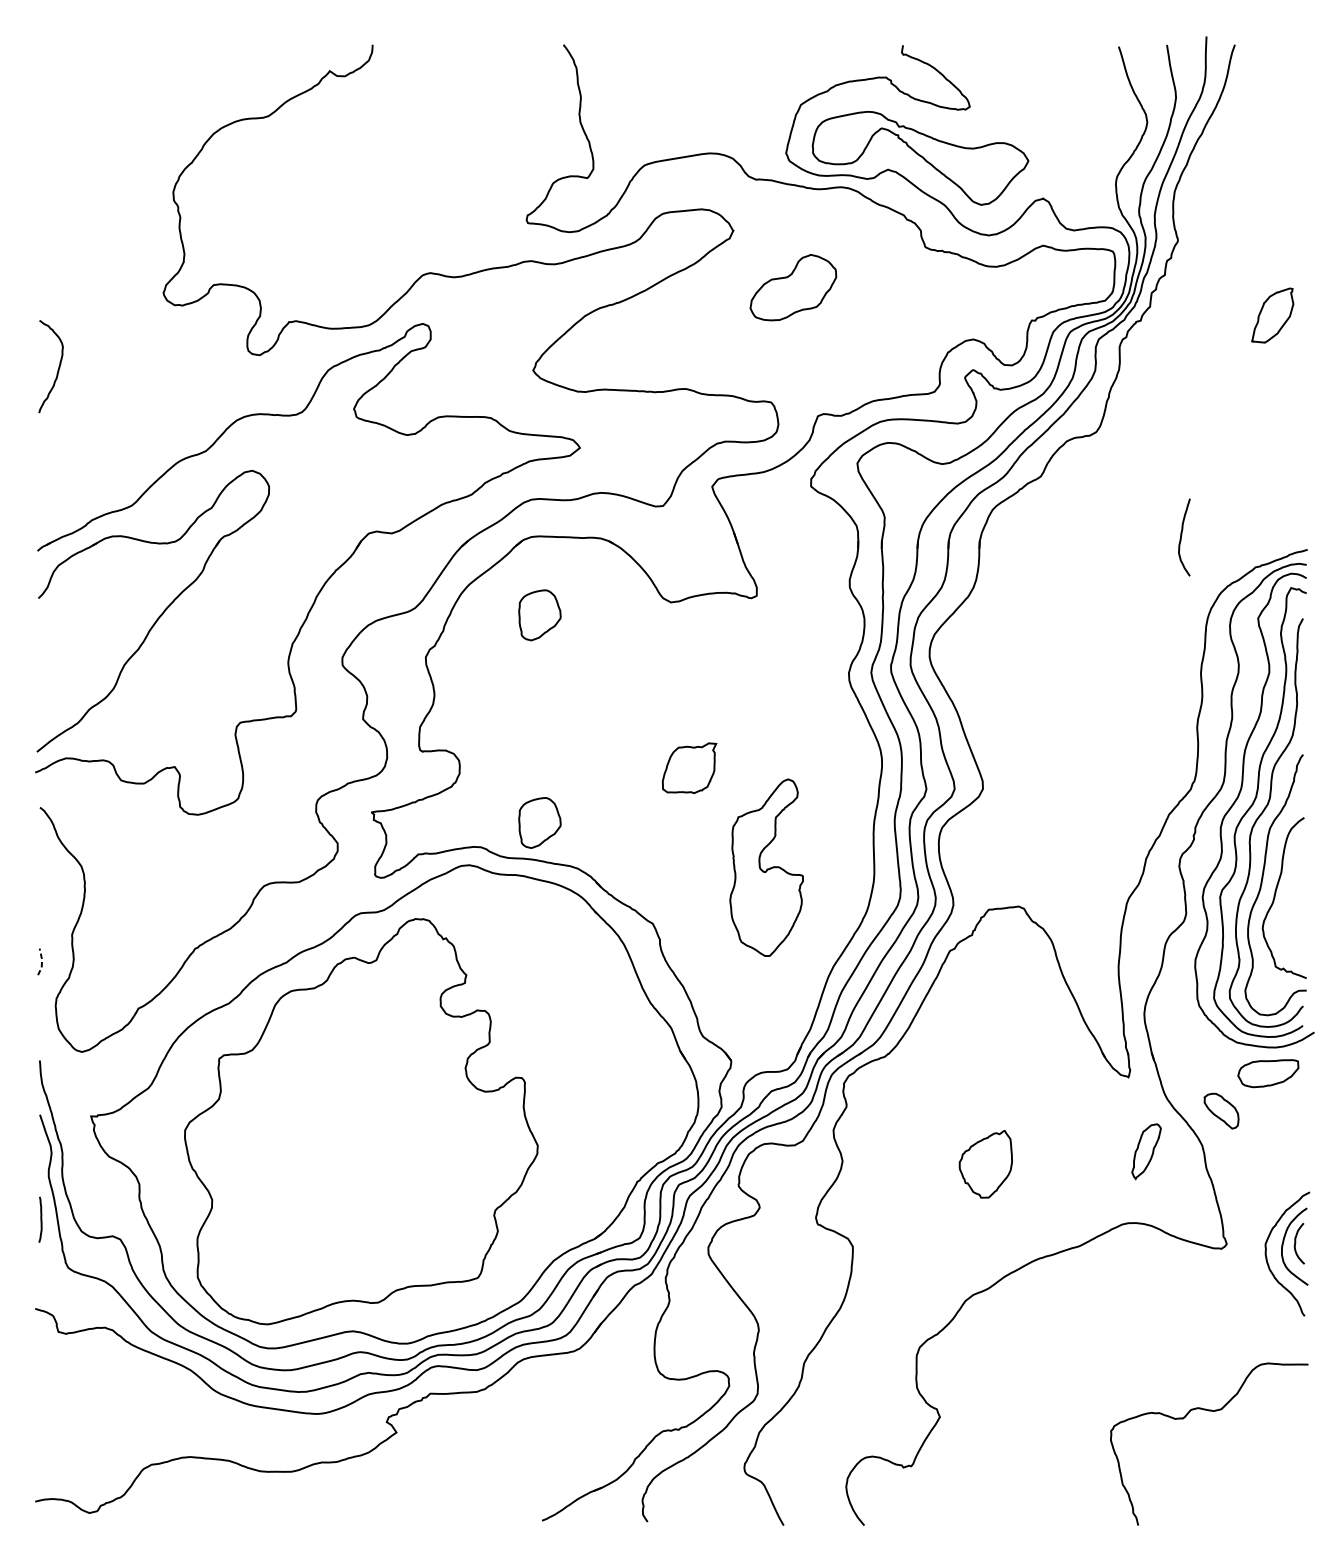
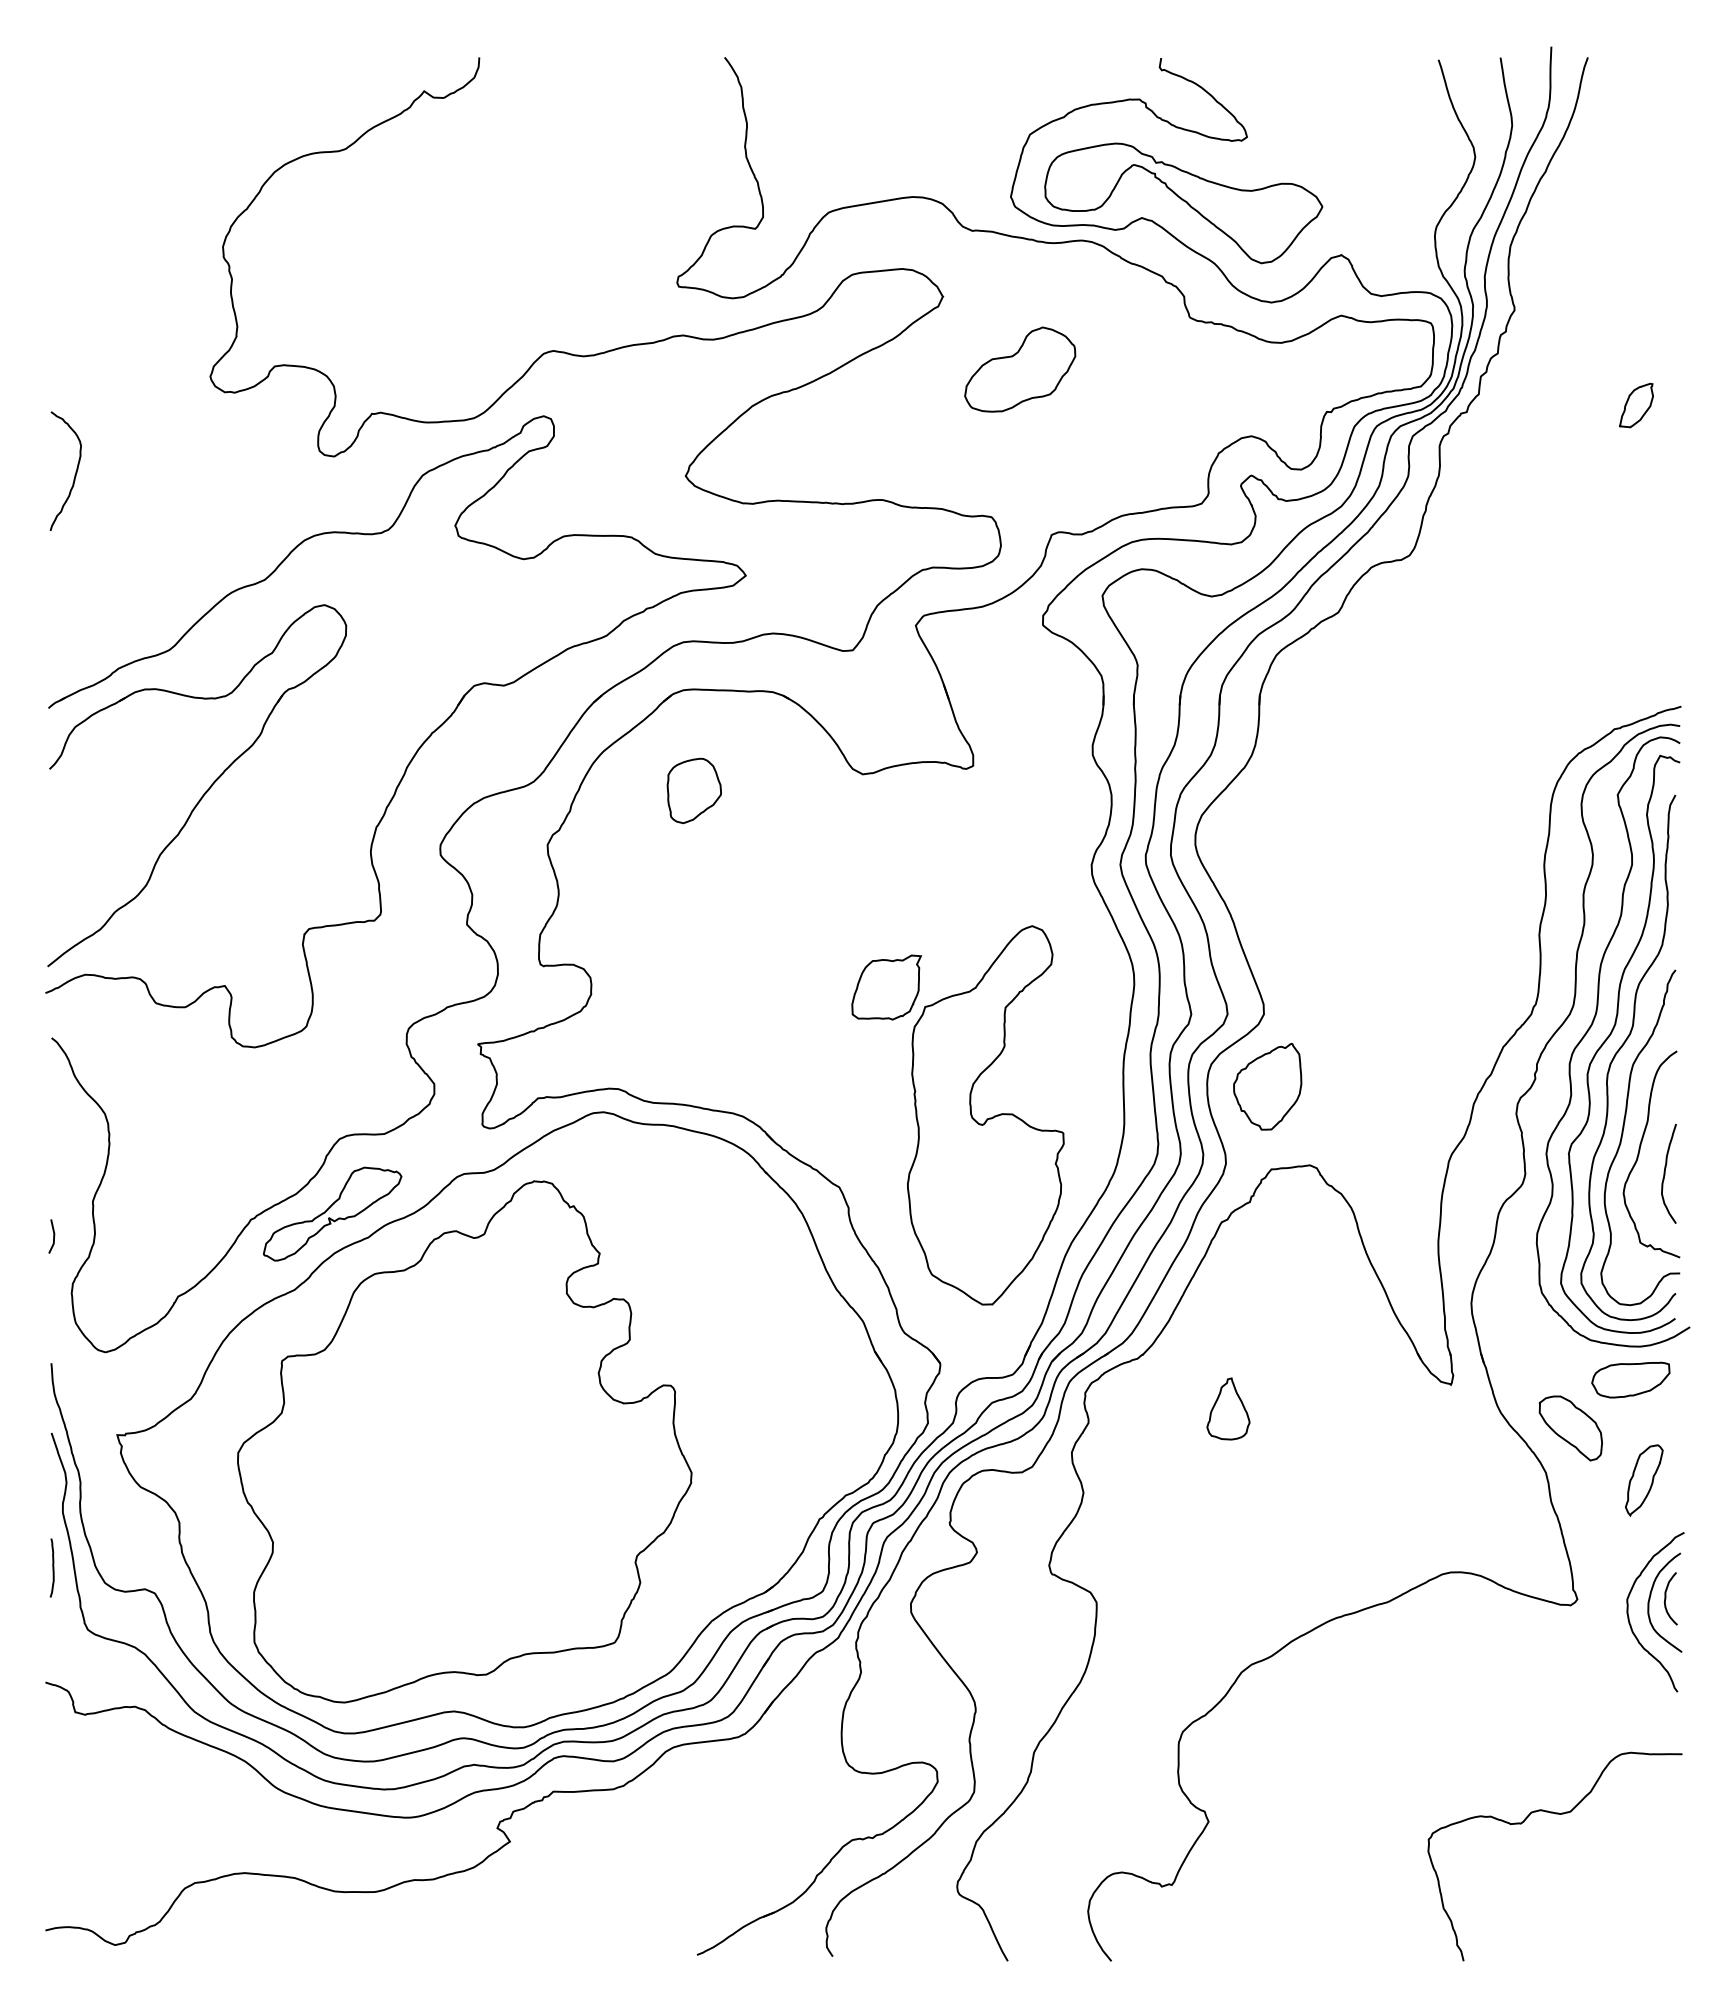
part: (1272, 315) -> (1636, 405), size x0.62
curve: (1181, 537) -> (1665, 1173), moved
part: (539, 822) -> (693, 1057), removed
part: (766, 867) -> (985, 1115), size x1.67
part: (258, 944) -> (332, 1213), added
line: (42, 961) -> (54, 1236), dashed -> solid
part: (955, 1095) -> (1228, 1408), added
part: (1221, 1111) -> (1570, 1428), size x1.43
part: (1146, 1151) -> (1644, 1480), moved
part: (985, 1164) -> (1267, 1086), moved

